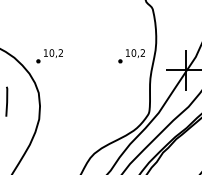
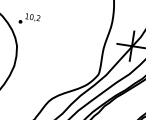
part: (131, 56) -> (91, 29), removed

